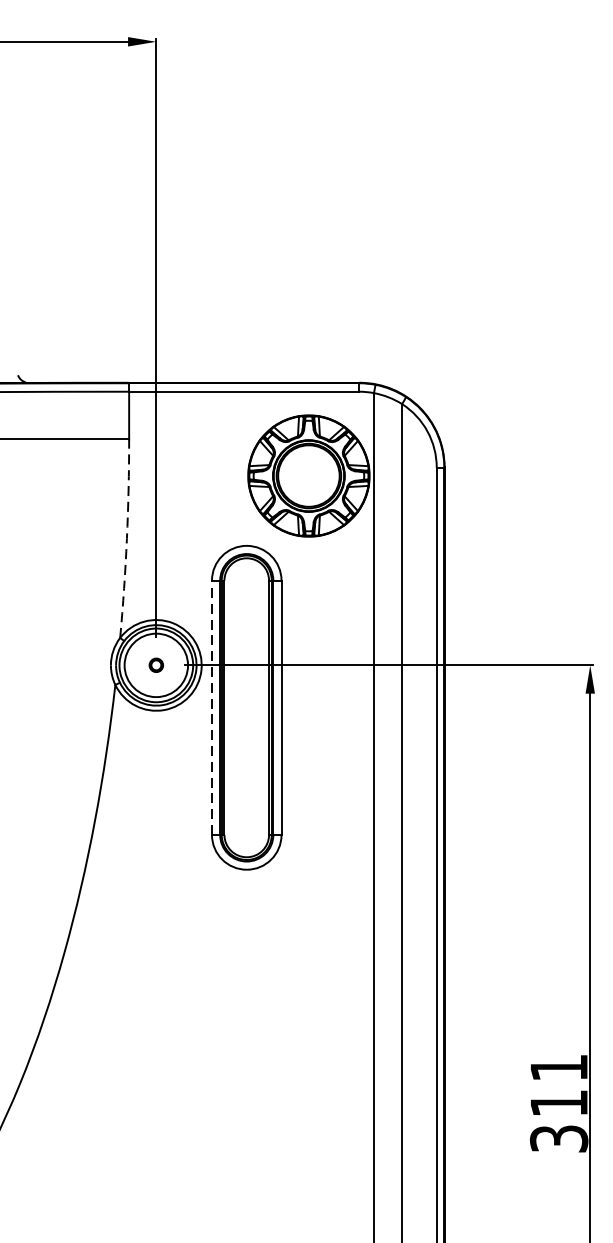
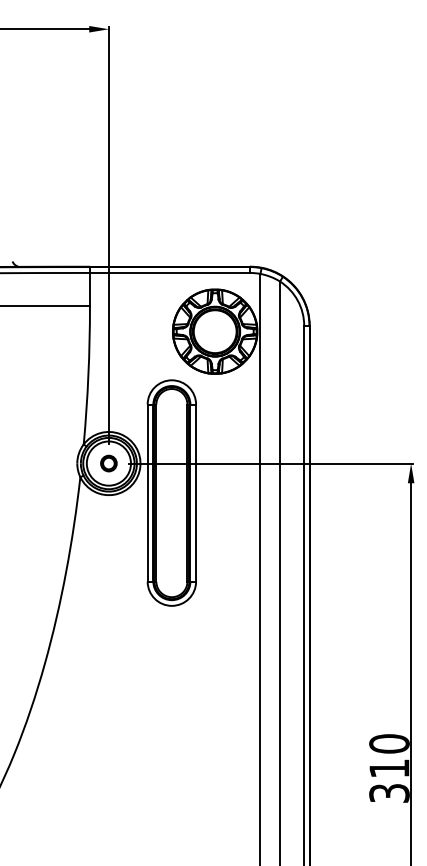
arc: (127, 538) -> (88, 375), dashed -> solid
part: (155, 665) -> (108, 463), size x1.67
line: (211, 708) -> (147, 493), dashed -> solid
text: (559, 1067) -> (389, 743), 311 -> 310

